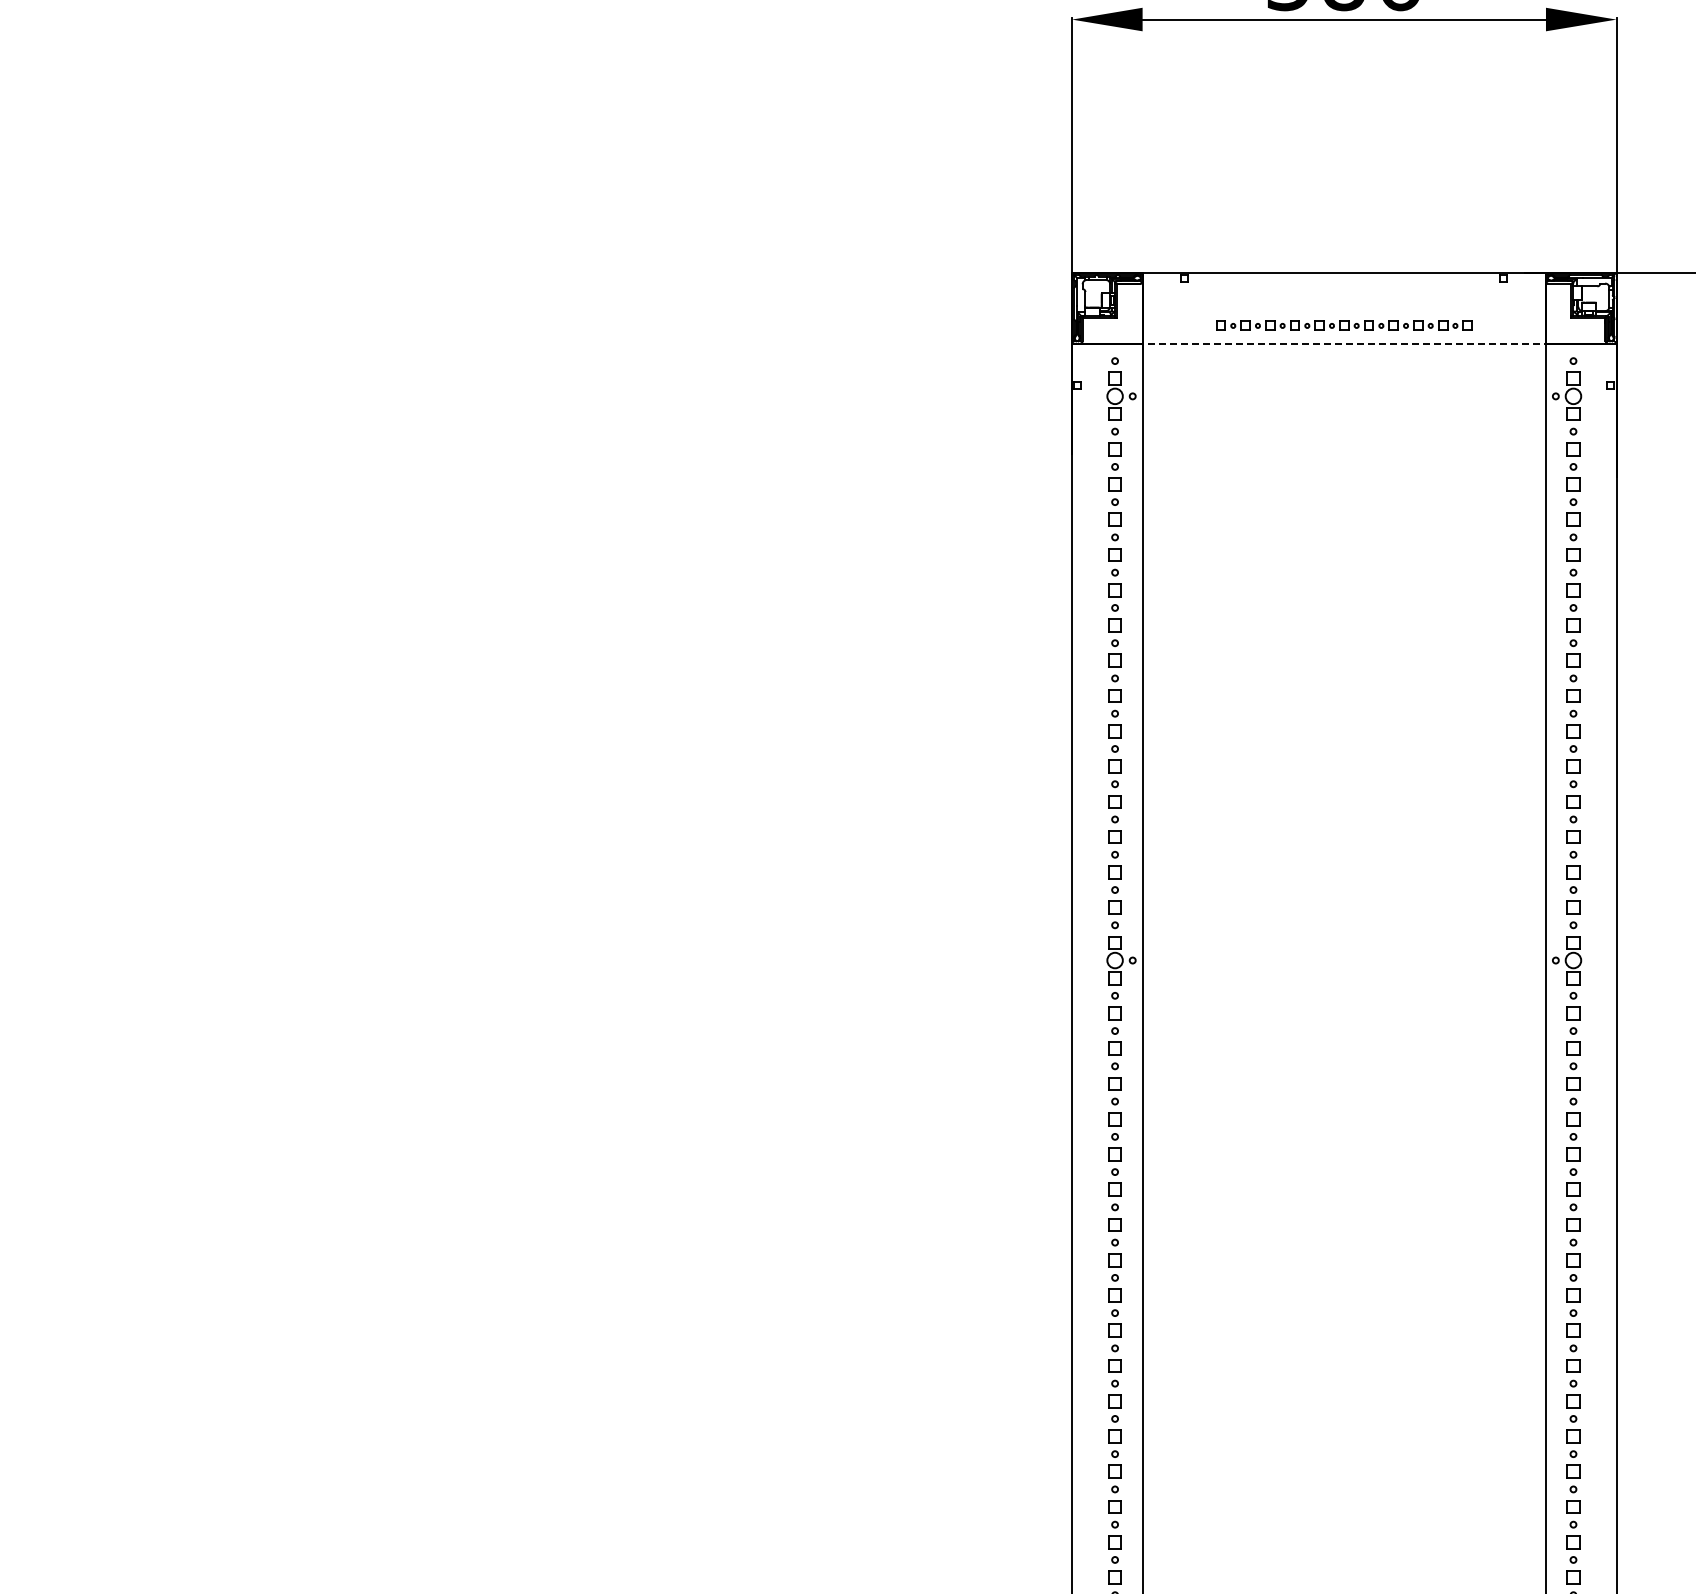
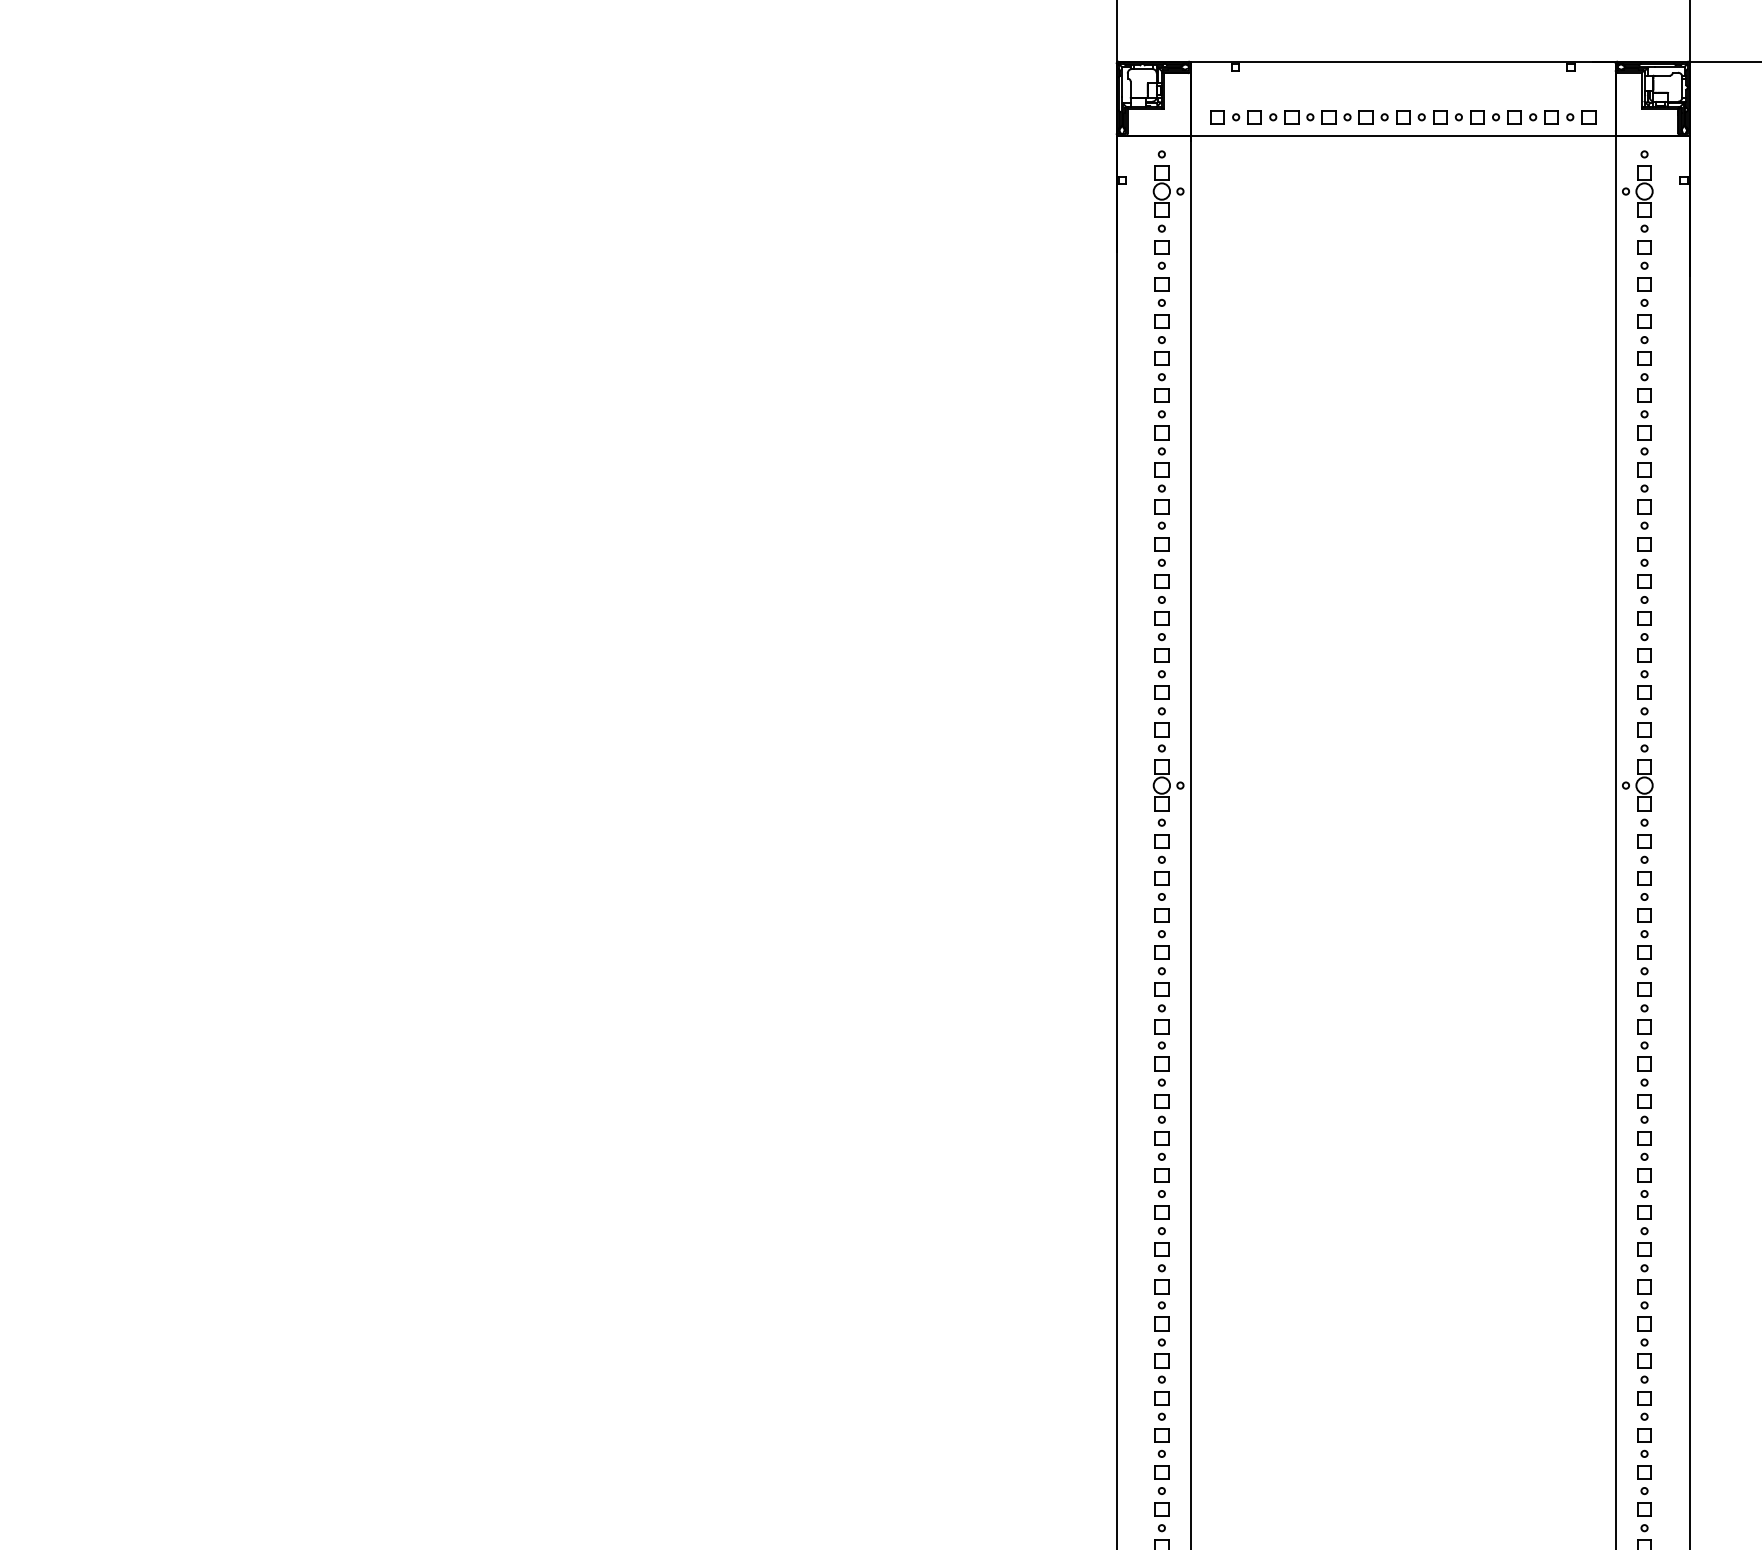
part: (1344, 325) -> (1403, 116), size x1.43
line: (1346, 343) -> (1405, 135), dashed -> solid

